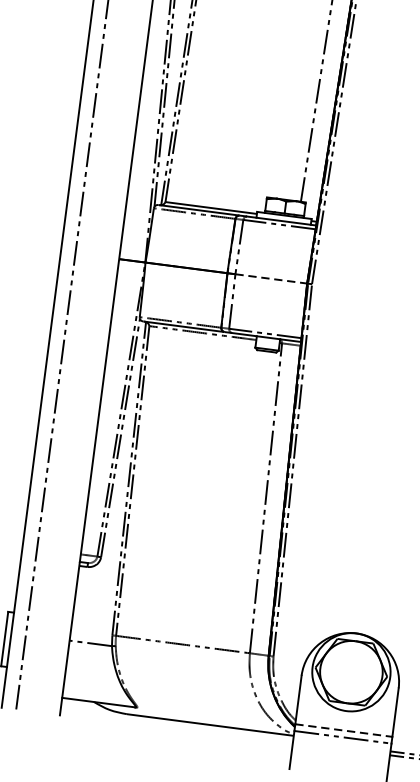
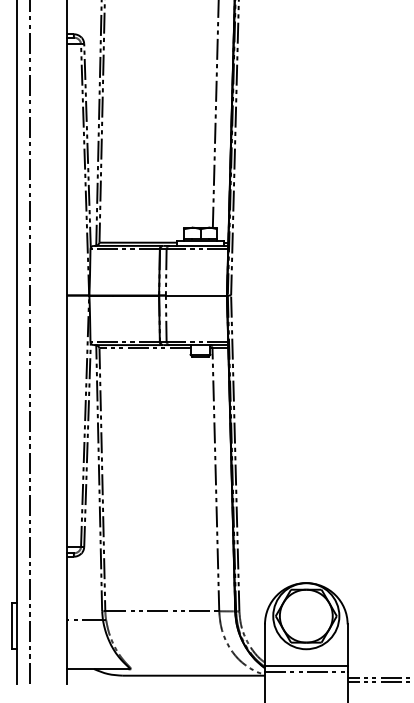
line: (271, 278) -> (196, 295), dashed -> solid
line: (344, 730) -> (306, 665), dashed -> solid

